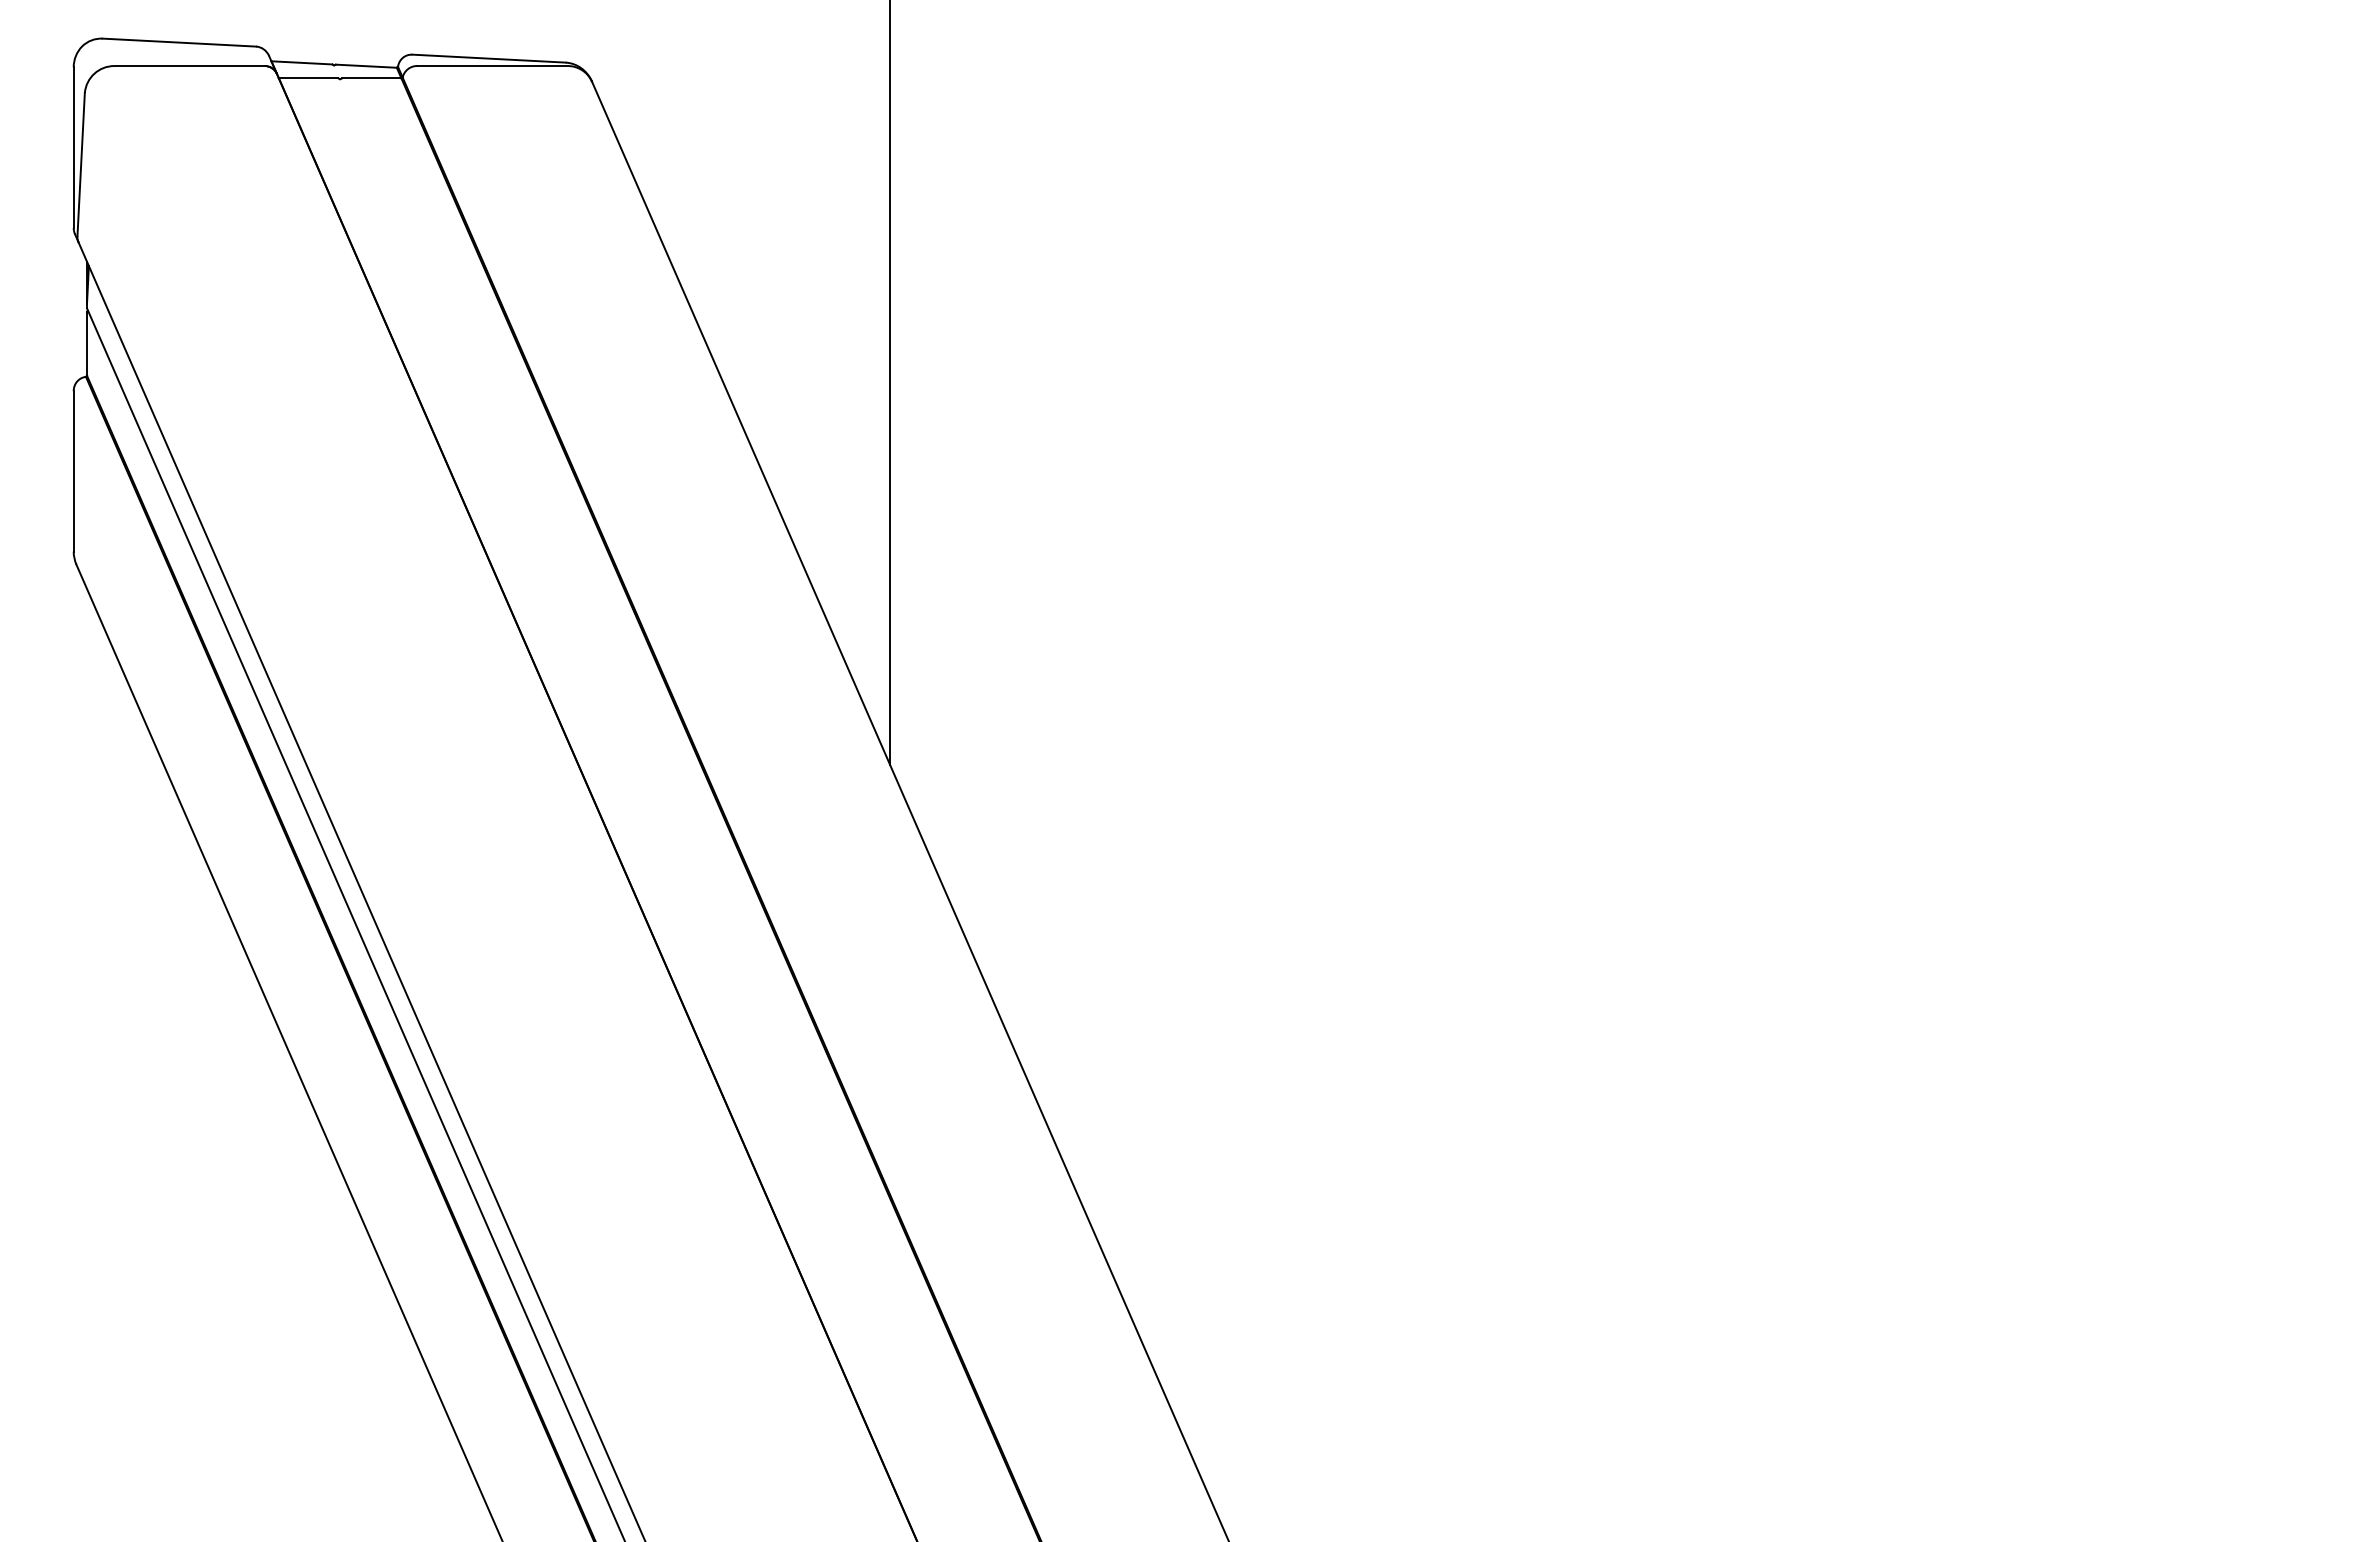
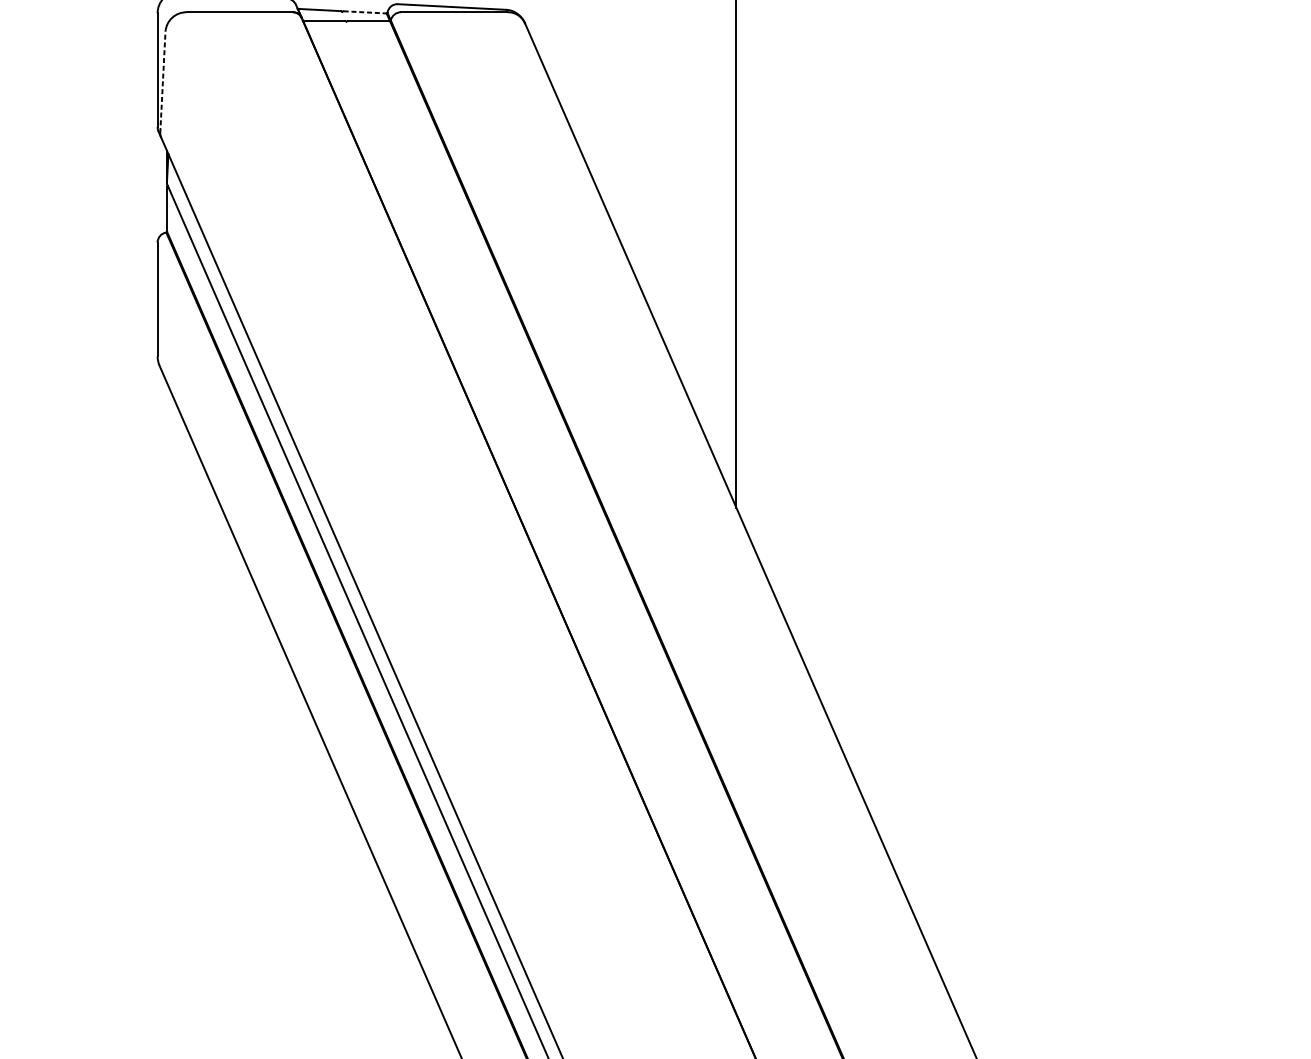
line: (367, 66) -> (365, 12), solid -> dashed
line: (81, 164) -> (163, 82), solid -> dashed

